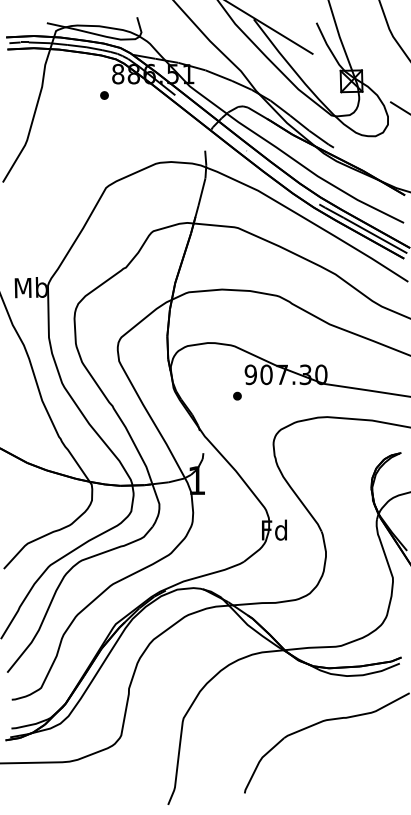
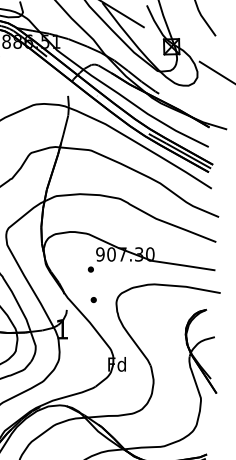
part: (241, 438) -> (93, 299), added

